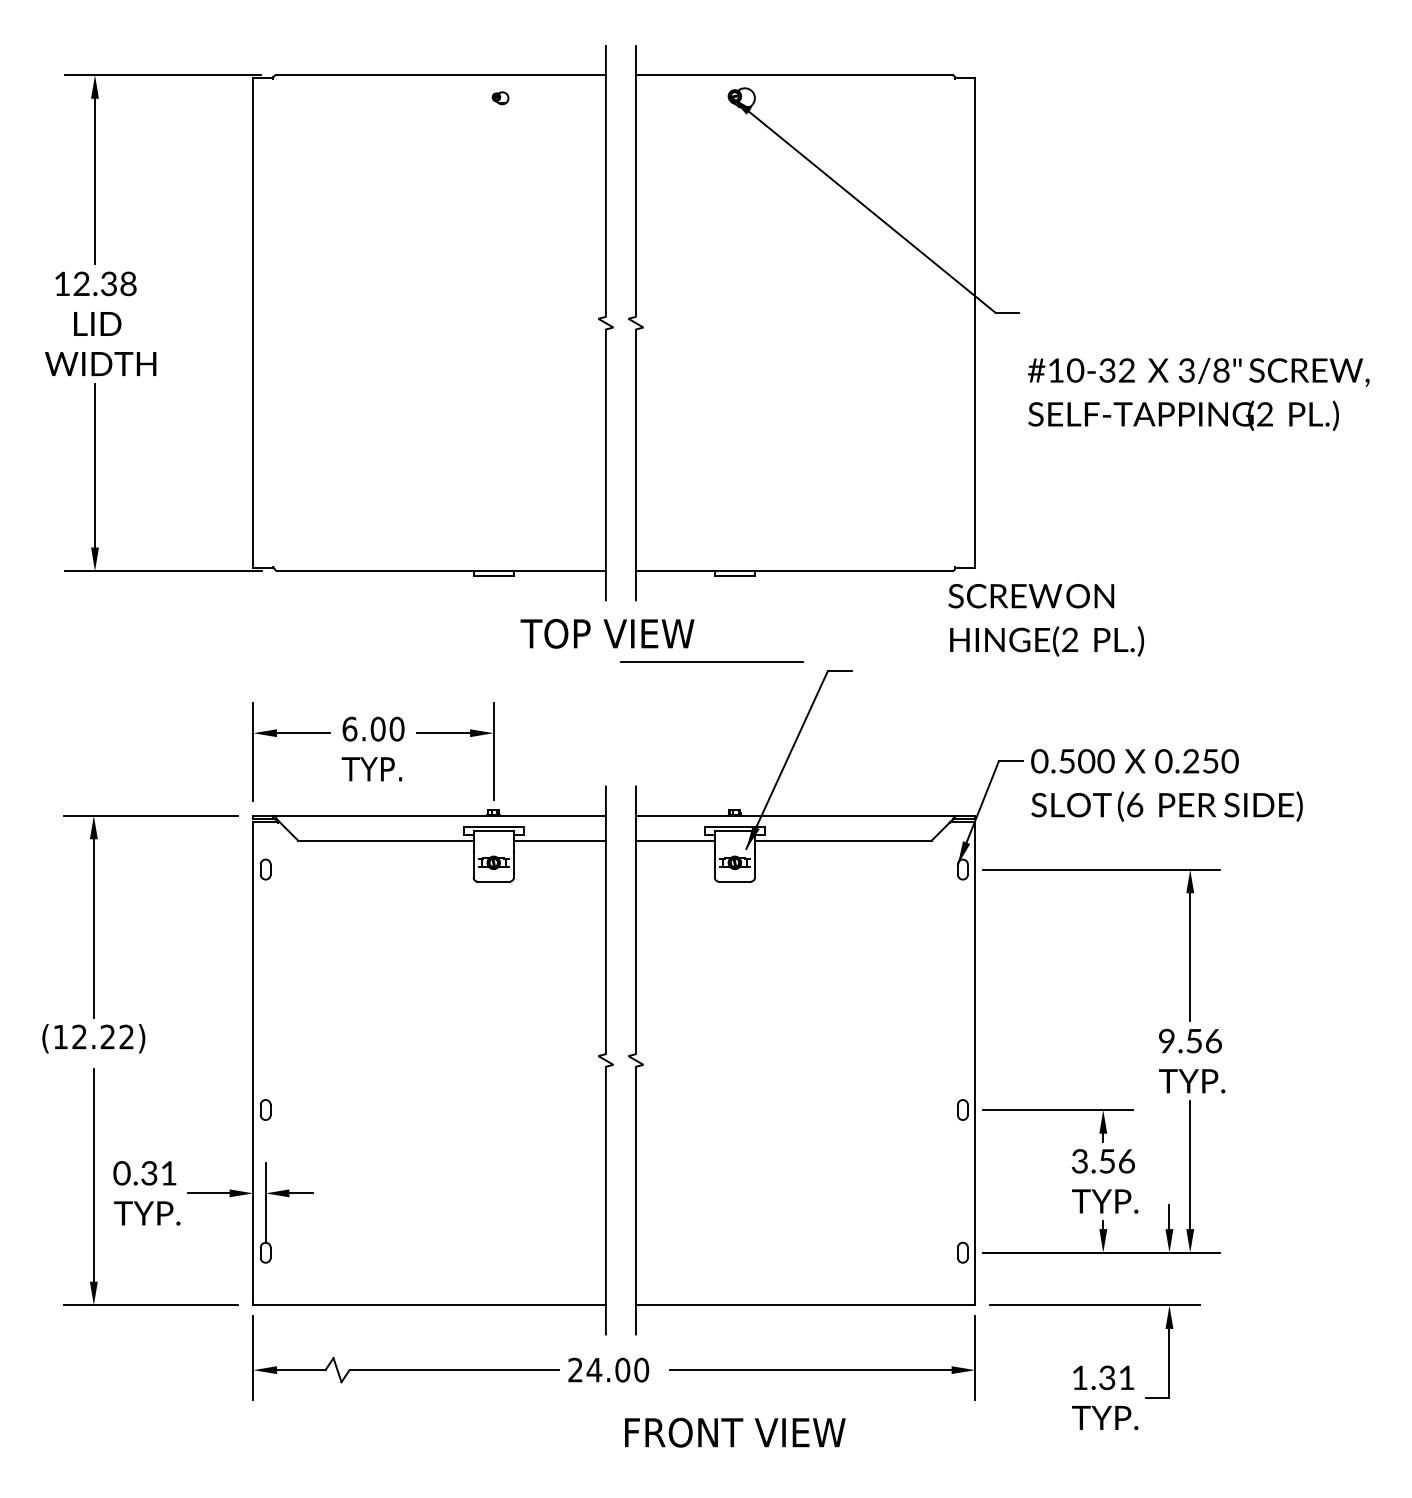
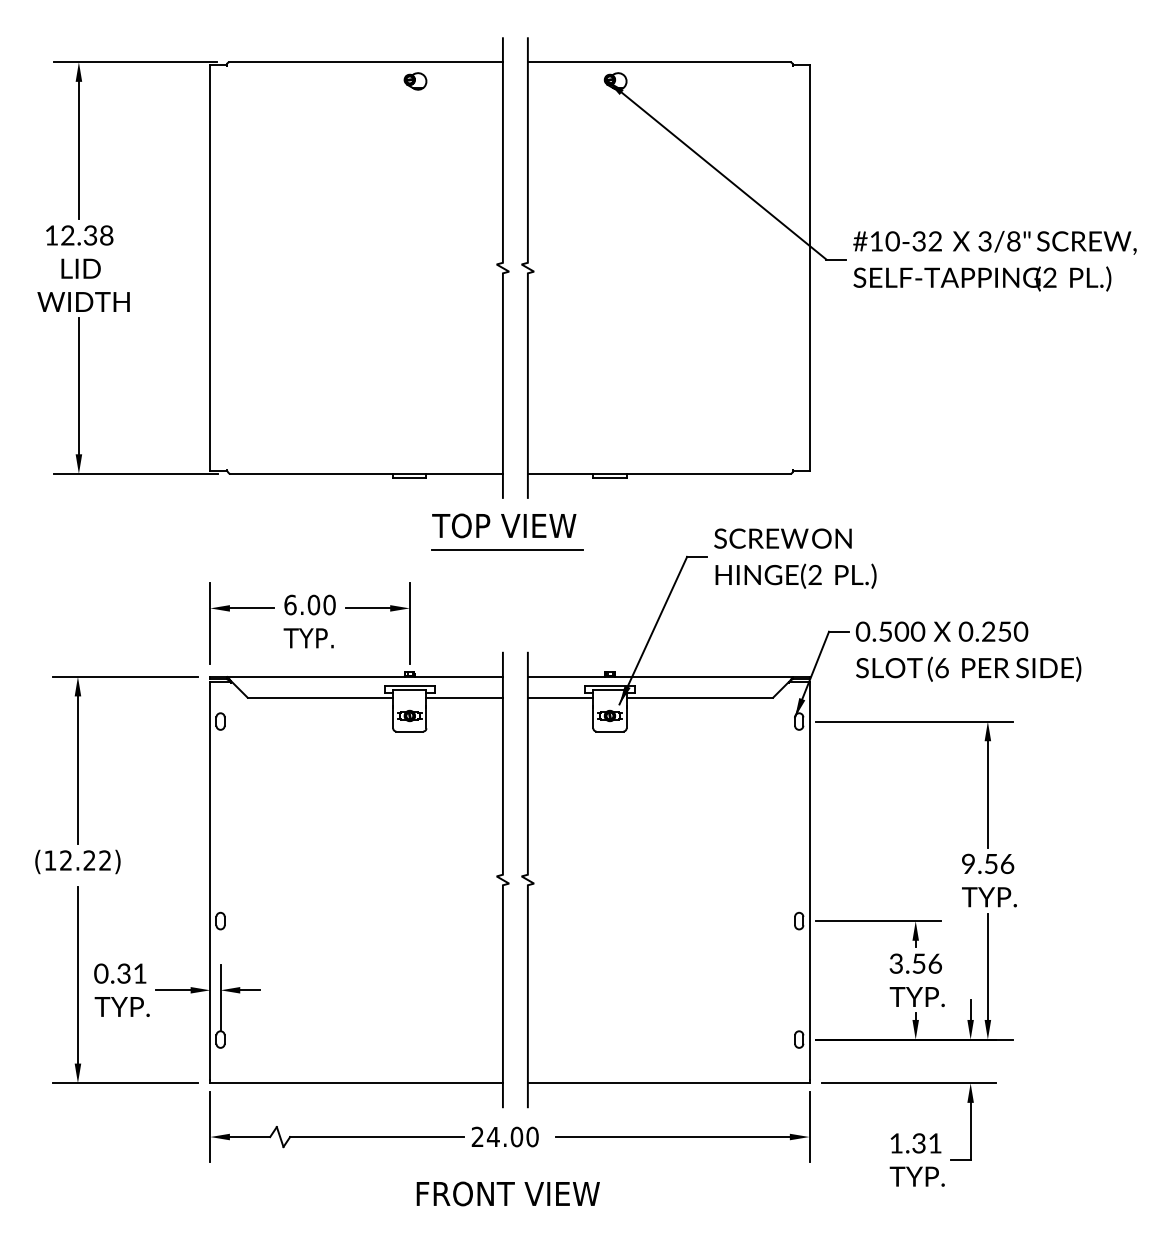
part: (500, 98) -> (415, 81), size x1.67
text: (1198, 394) -> (994, 261), moved
text: (1046, 620) -> (795, 558), moved
line: (711, 662) -> (507, 549), moved
text: (734, 1432) -> (507, 1193), moved

